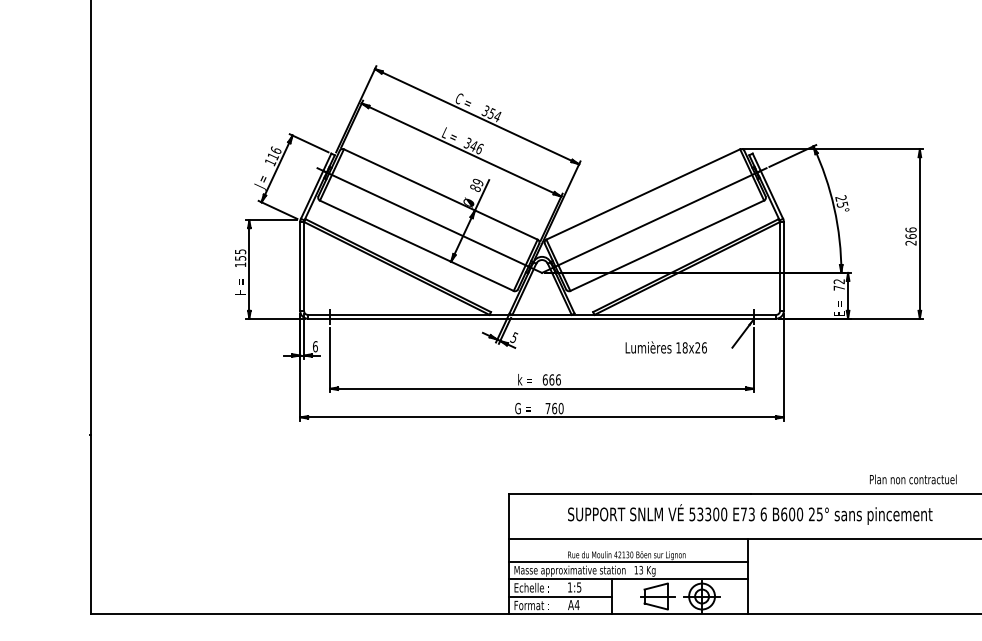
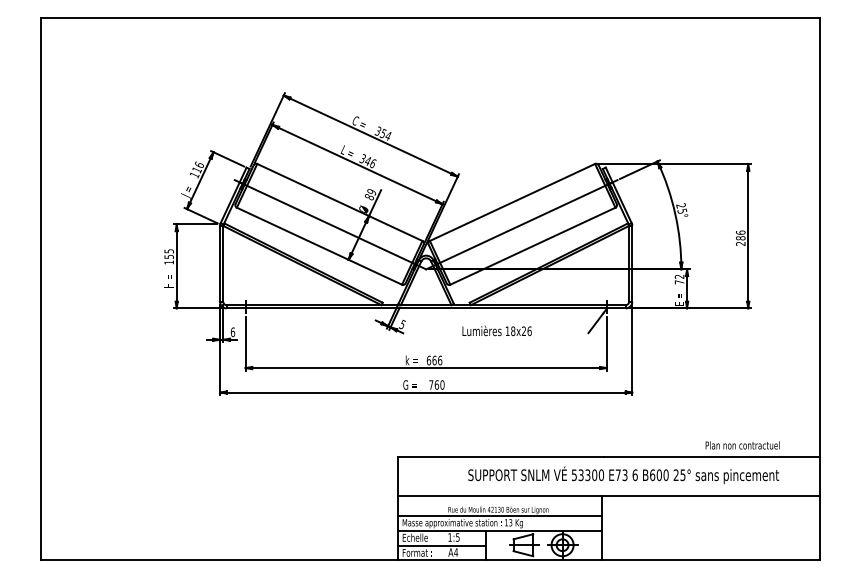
text: (910, 236) -> (740, 238), 266 -> 286
text: (665, 346) -> (496, 330), moved
text: (750, 514) -> (623, 475), moved

